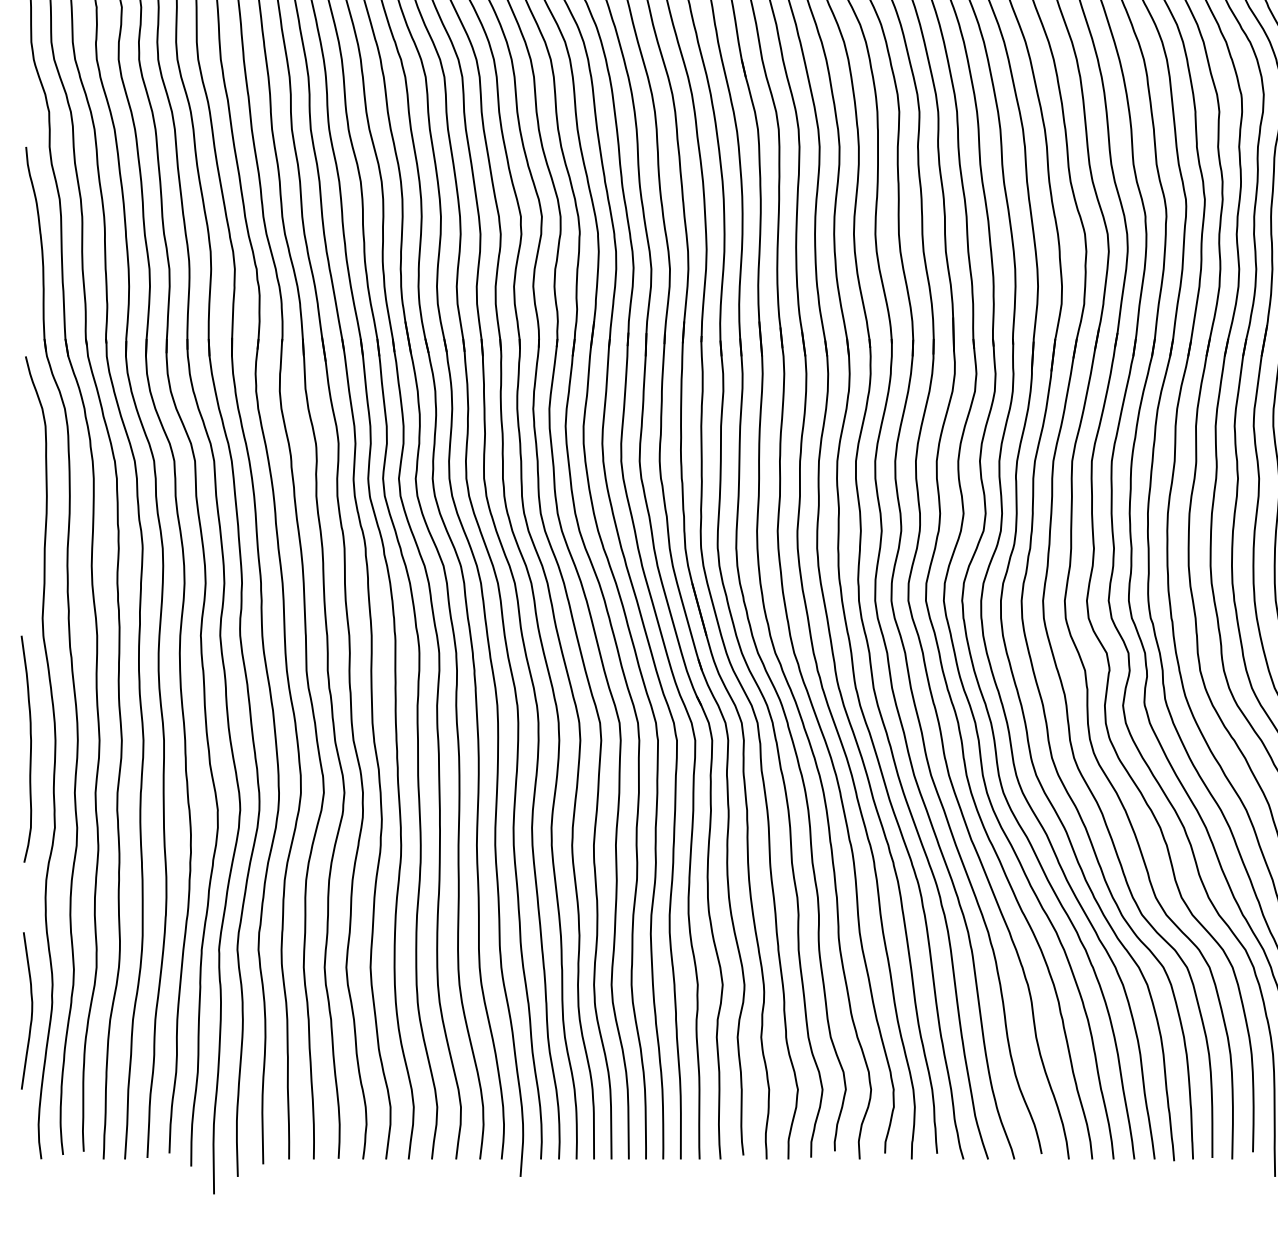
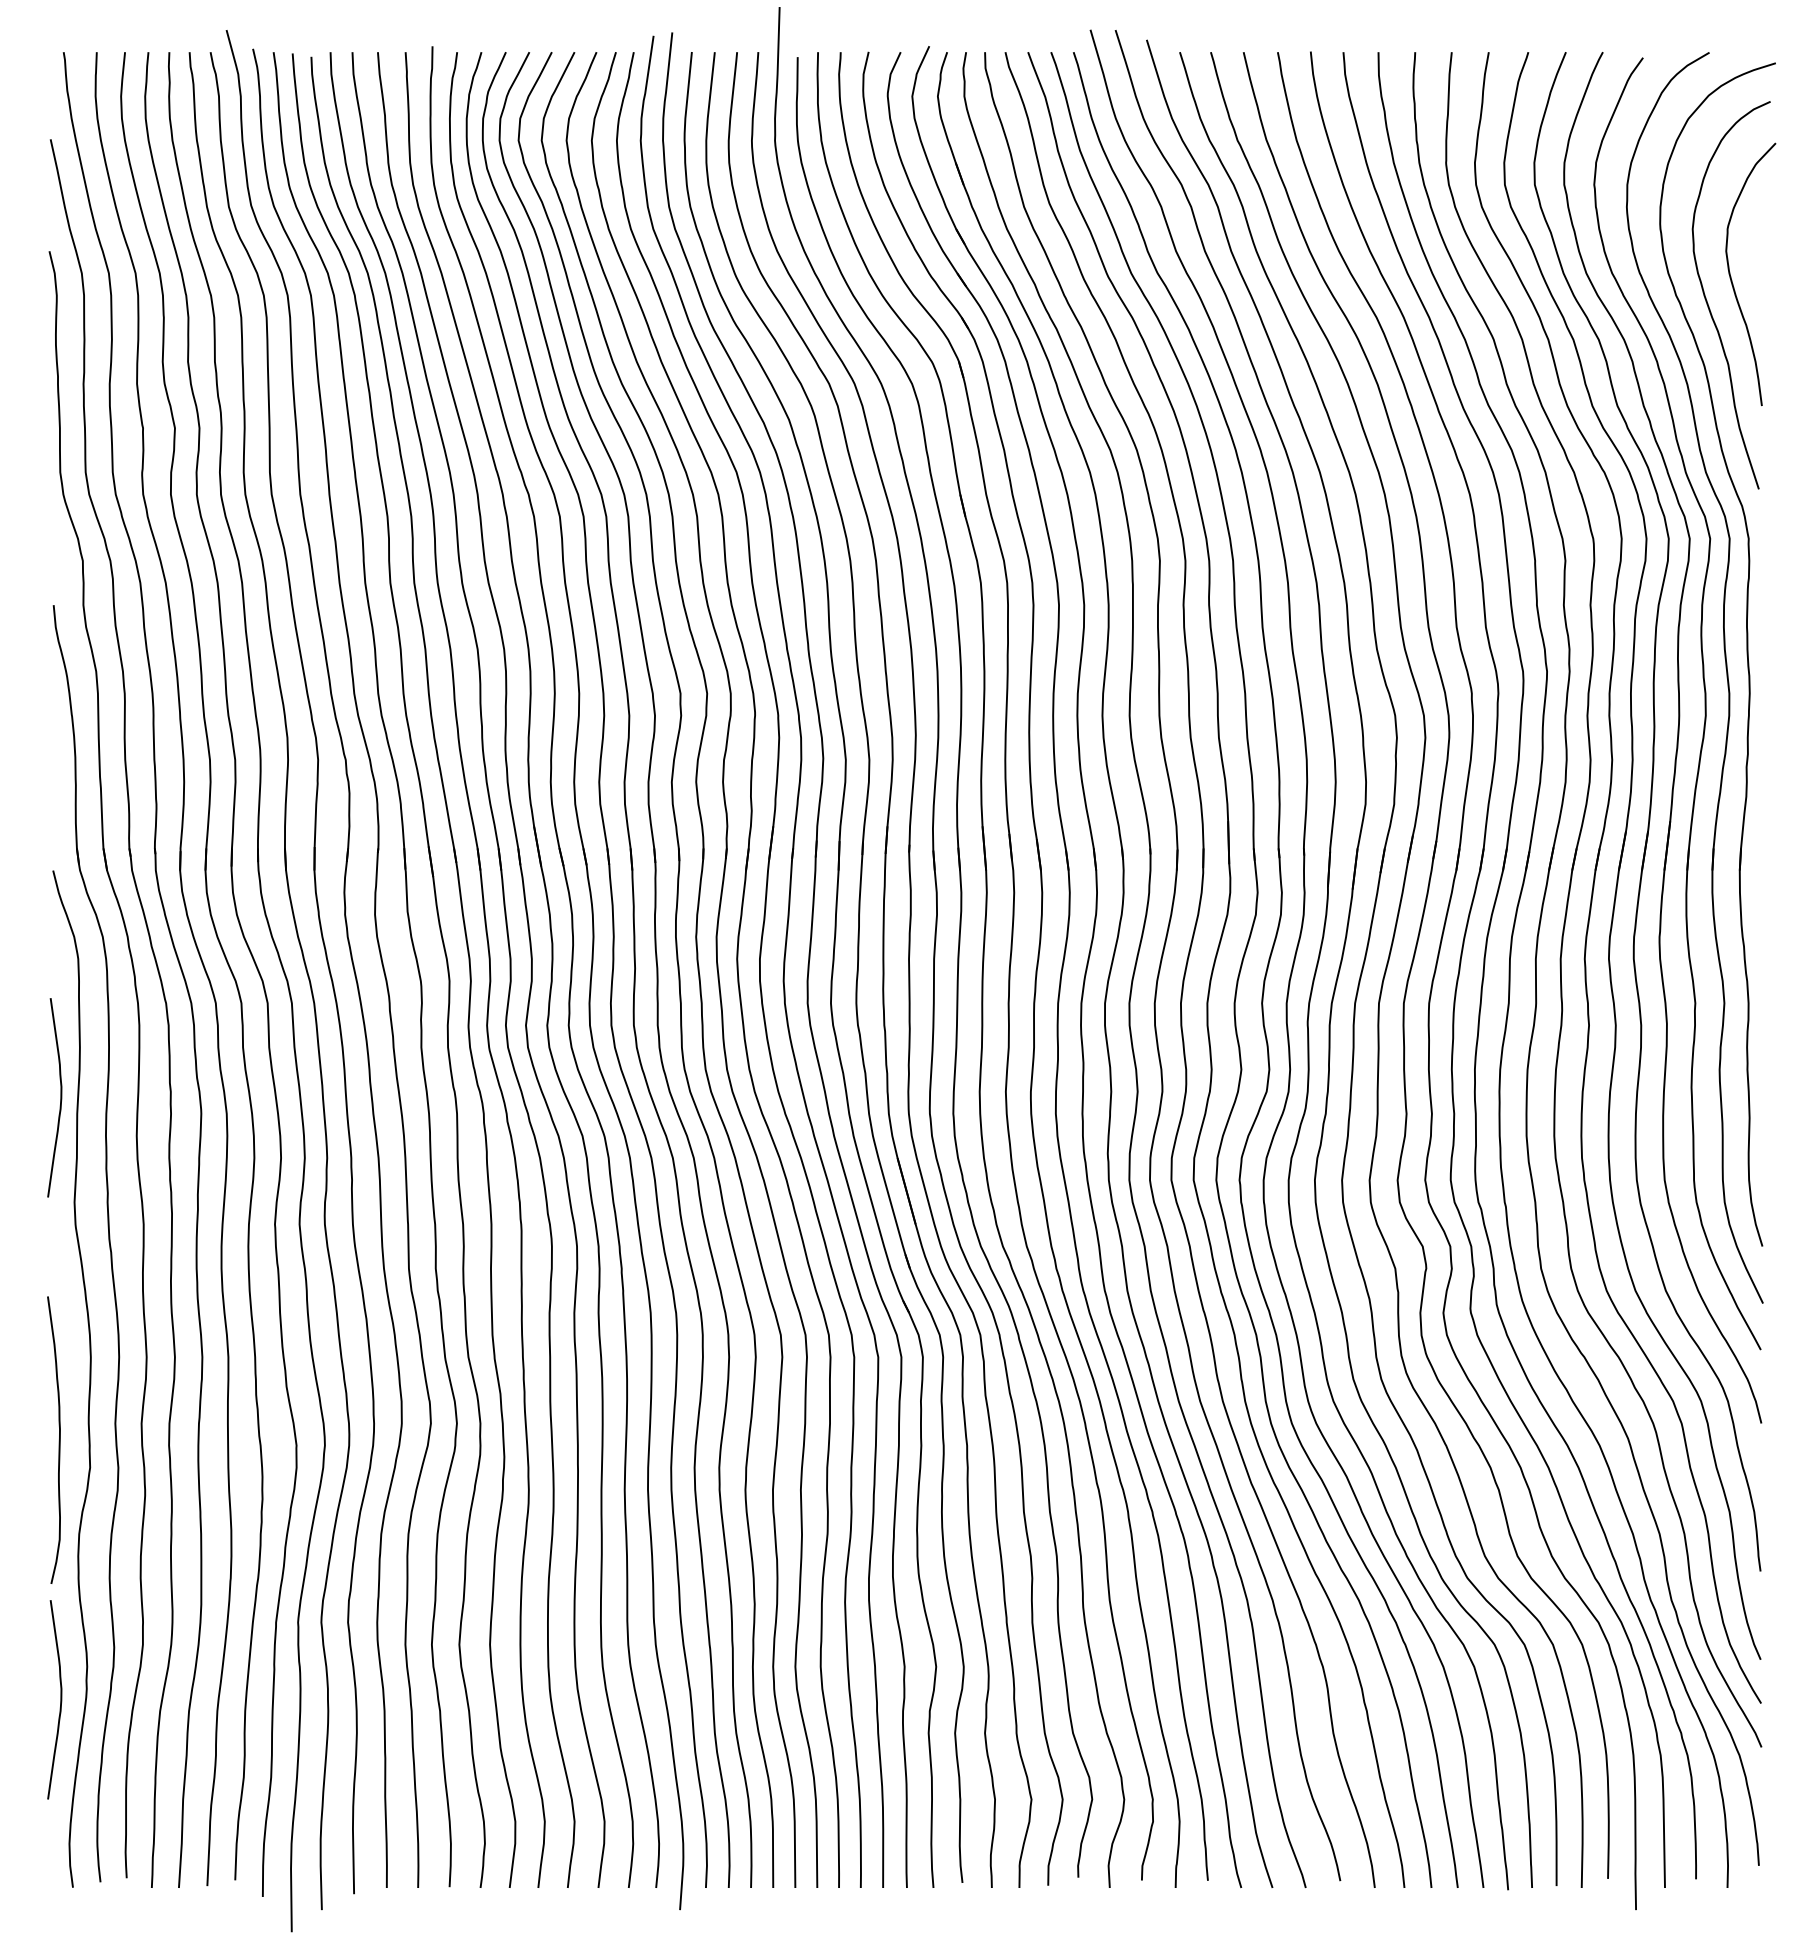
curve: (31, 535) -> (60, 1097), added
curve: (29, 749) -> (58, 1440), moved

